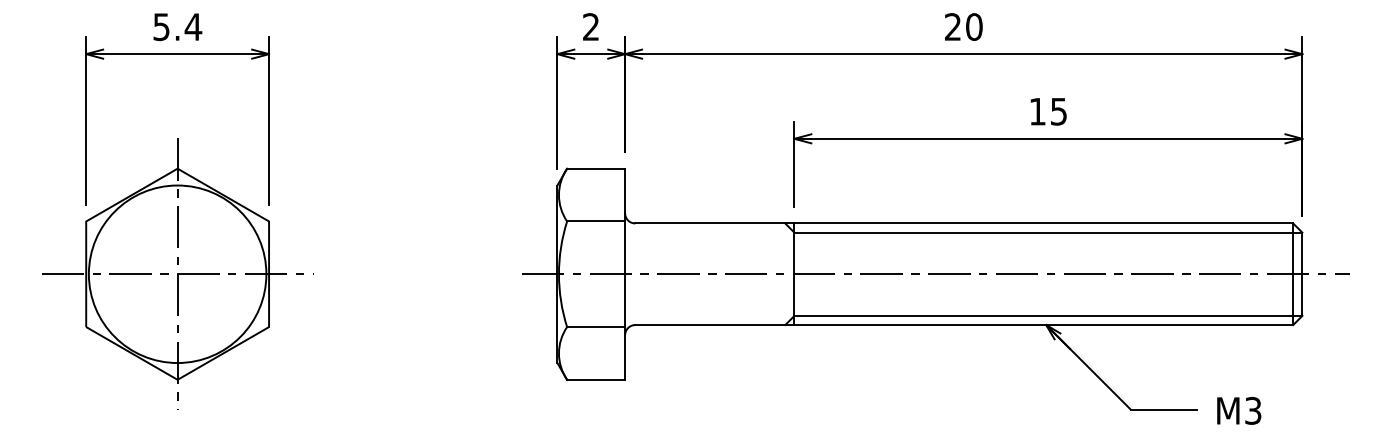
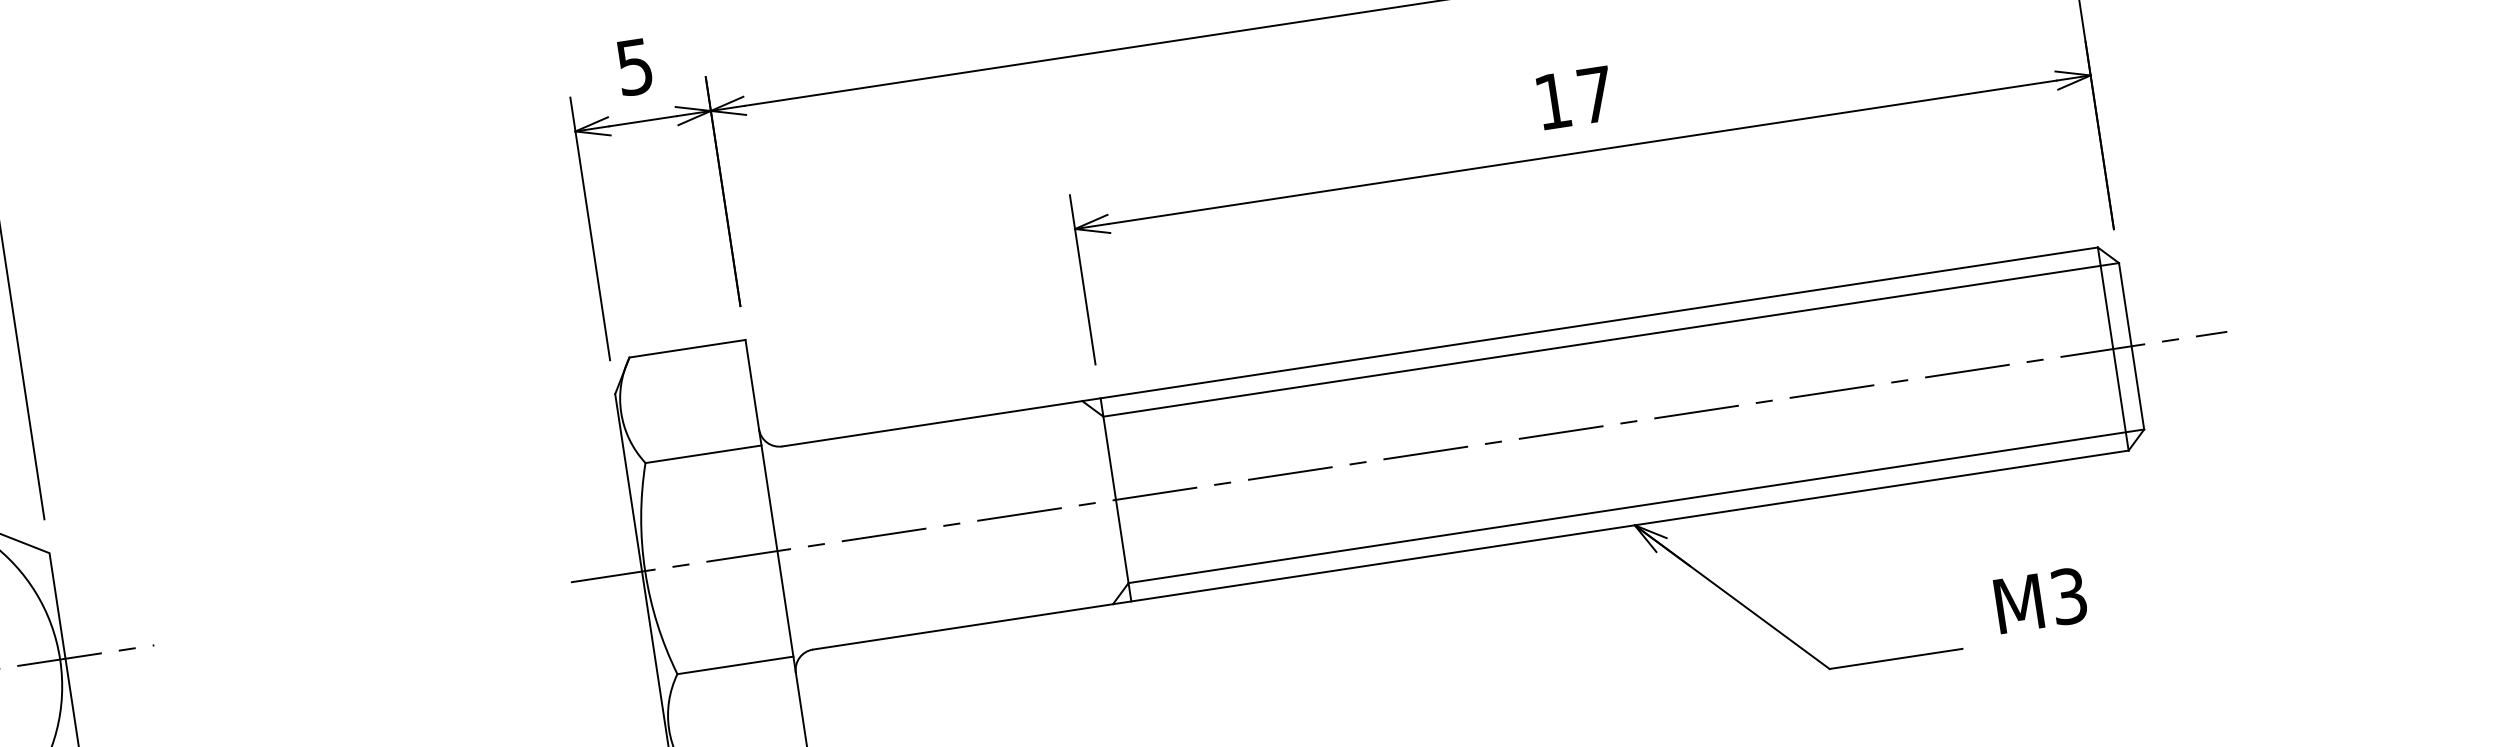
text: (590, 27) -> (633, 68), 2 -> 5
text: (1058, 111) -> (1594, 94), 15 -> 17
text: (1239, 410) -> (2041, 599), moved

